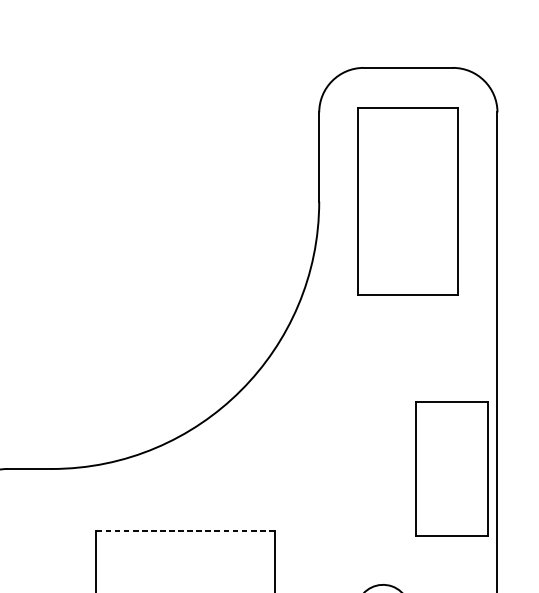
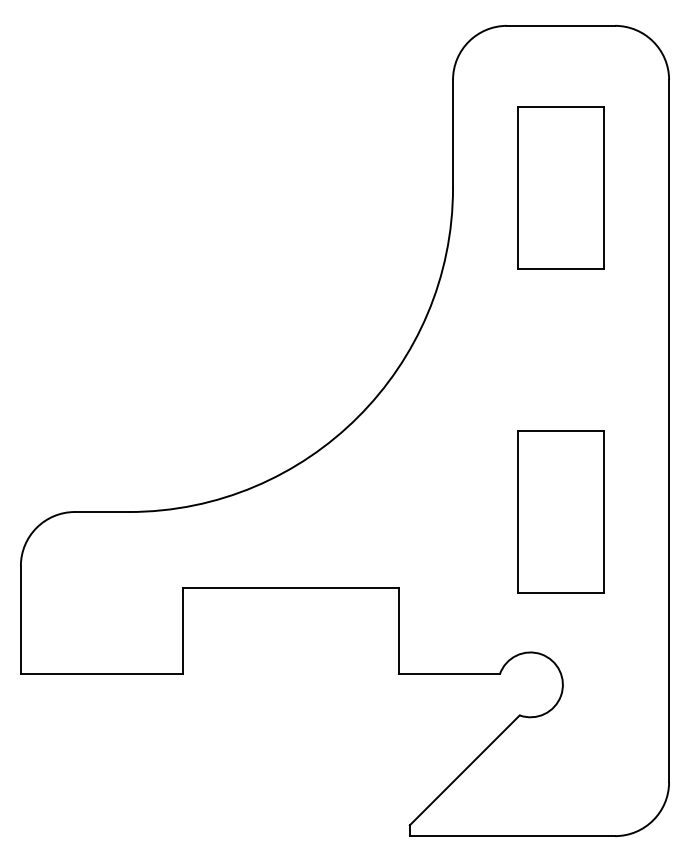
part: (407, 201) -> (560, 187), size x0.71
part: (451, 468) -> (560, 511), moved
line: (185, 531) -> (290, 587), dashed -> solid

